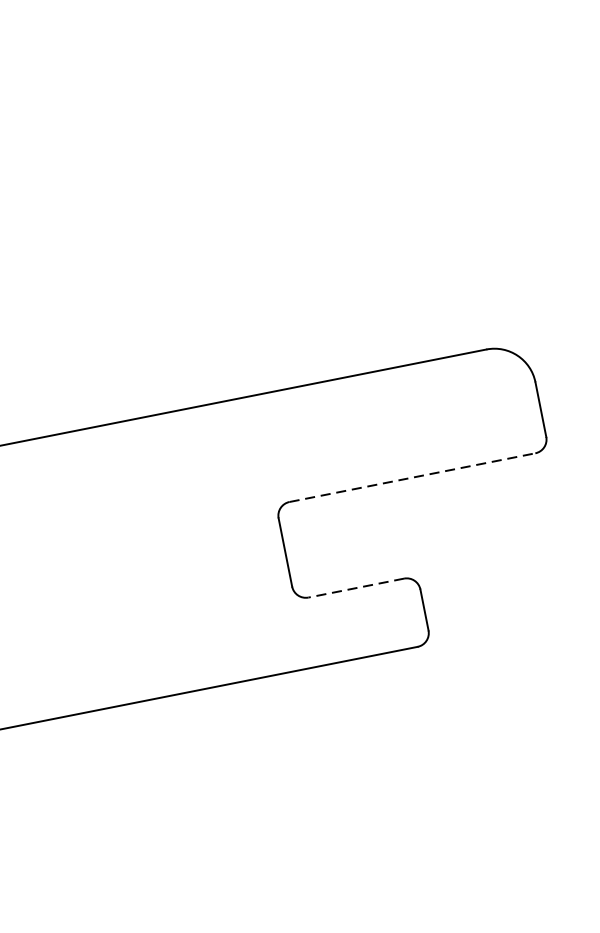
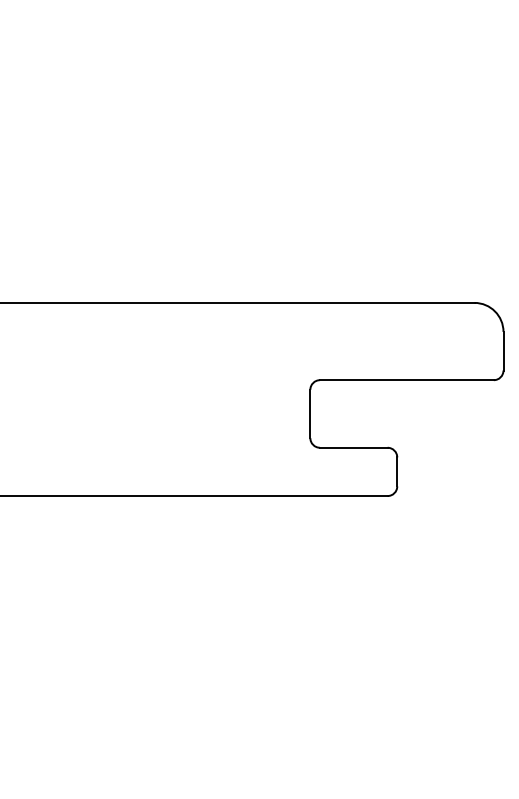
line: (411, 478) -> (406, 380), dashed -> solid
line: (355, 587) -> (353, 447), dashed -> solid

